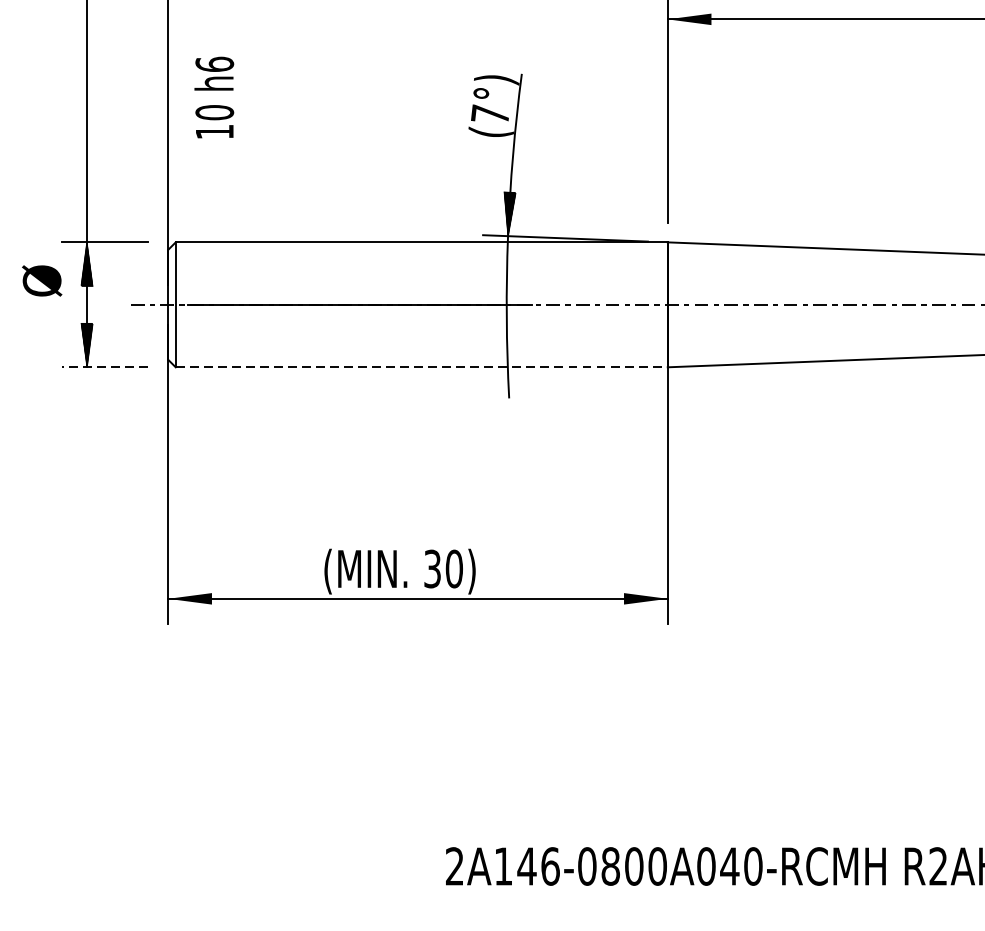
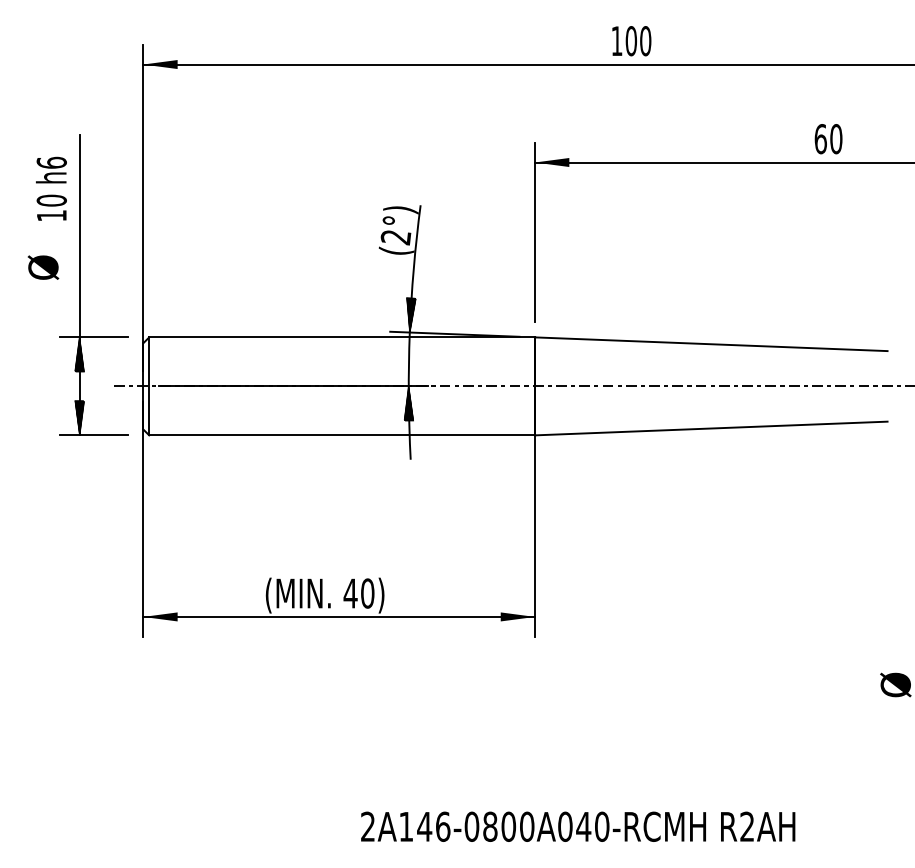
text: (214, 97) -> (51, 188), moved
text: (489, 114) -> (395, 237), (7°) -> (2°)
text: (42, 280) -> (43, 267), moved
hatch: (506, 326) -> (408, 403), added
line: (104, 367) -> (93, 435), dashed -> solid
line: (422, 367) -> (342, 435), dashed -> solid
text: (432, 568) -> (350, 593), 30) -> 40)

